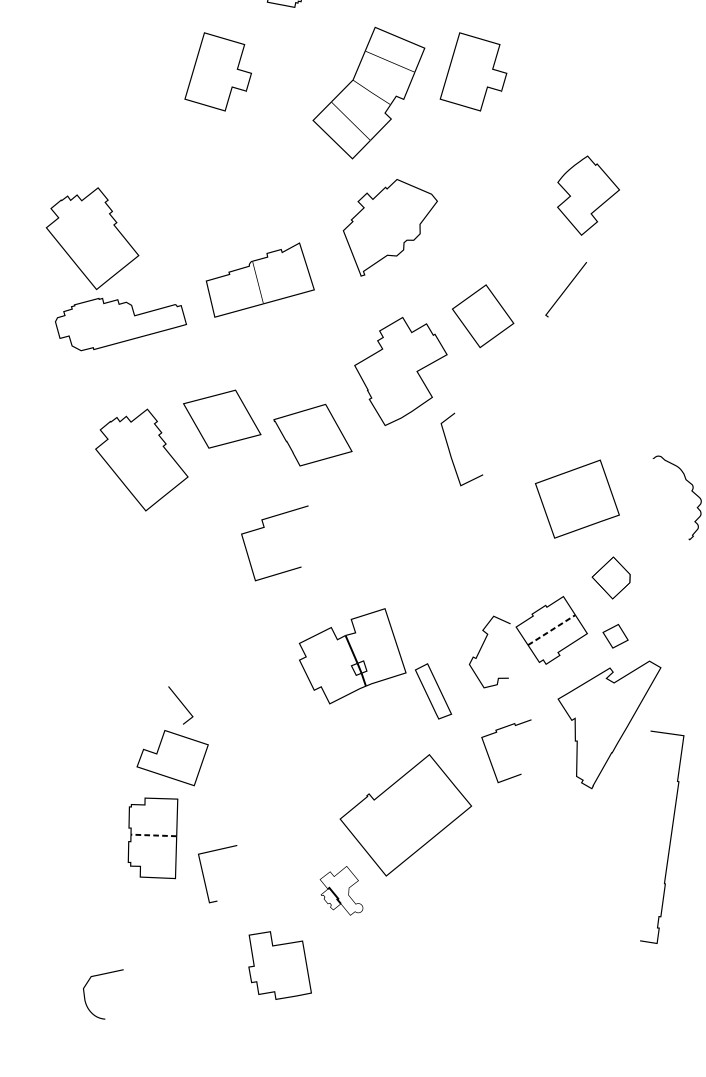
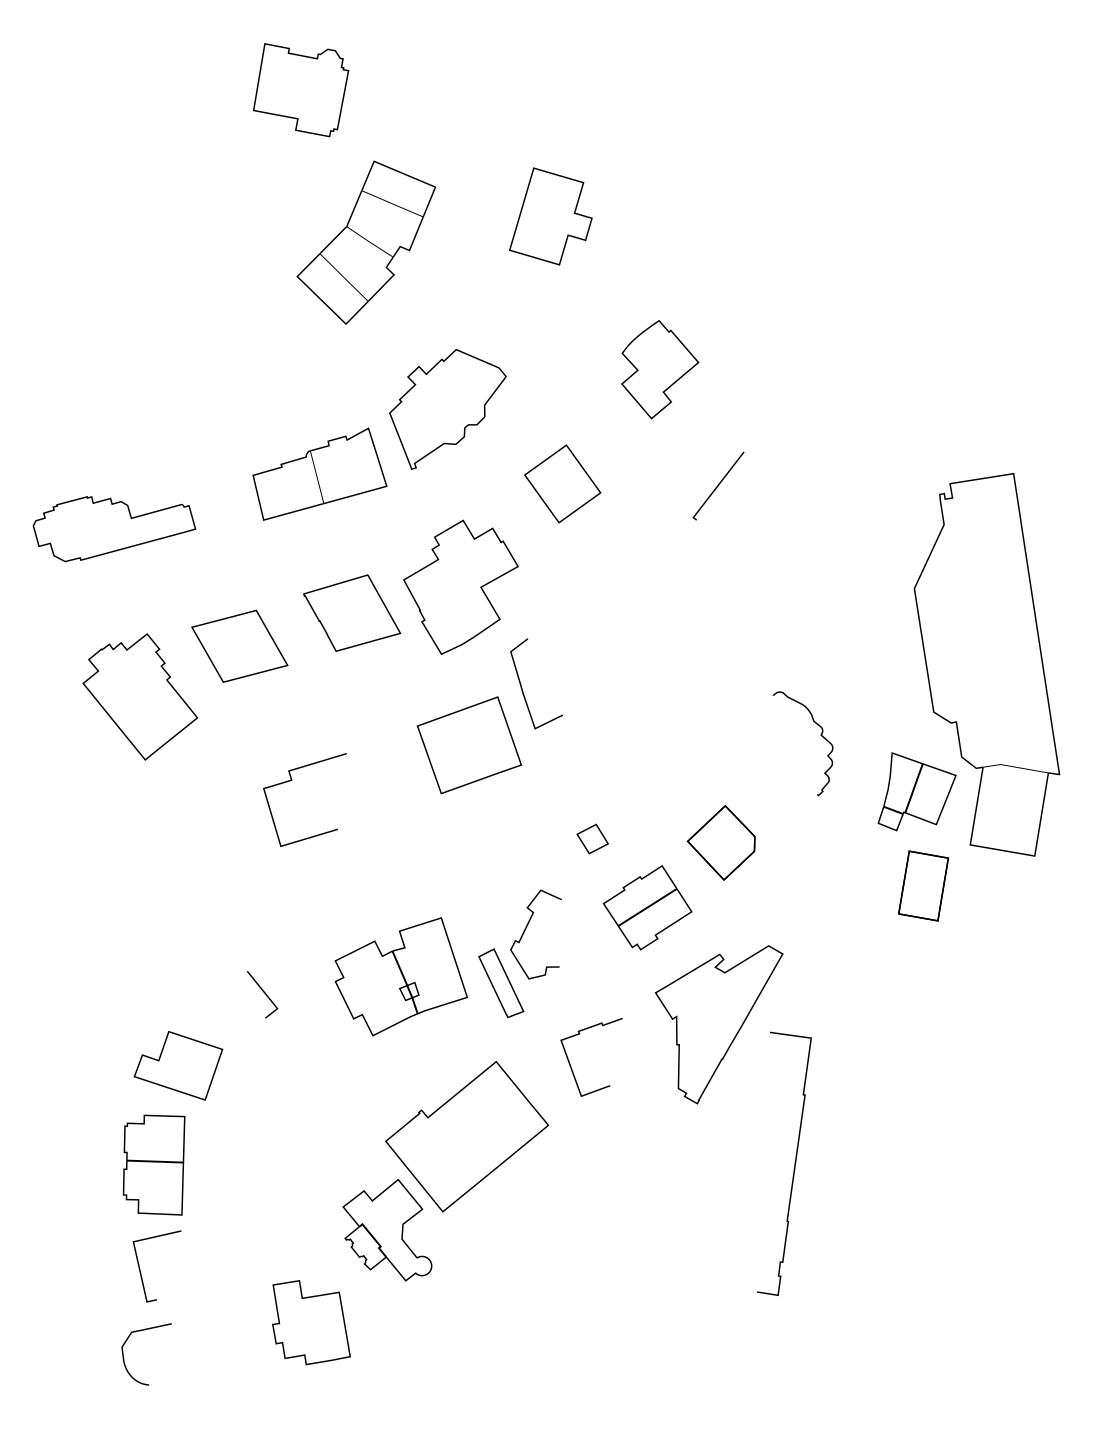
part: (217, 71) -> (234, 216), removed
part: (369, 92) -> (366, 242), moved
part: (588, 195) -> (660, 369), moved
part: (92, 238) -> (79, 422), removed
part: (259, 279) -> (319, 473), moved
part: (566, 289) -> (718, 485), moved
part: (482, 315) -> (562, 483), moved
part: (313, 434) -> (352, 612), moved
part: (577, 499) -> (469, 745), moved
part: (610, 577) -> (720, 842), size x1.43
line: (551, 630) -> (647, 907), dashed -> solid
part: (615, 635) -> (592, 838), moved
part: (481, 648) -> (525, 930), moved
part: (352, 656) -> (400, 976), moved
part: (180, 705) -> (262, 994), moved
line: (153, 835) -> (154, 1161), dashed -> solid
part: (204, 875) -> (140, 1268), moved
part: (341, 890) -> (387, 1229), size x1.67
part: (85, 997) -> (124, 1358), moved

